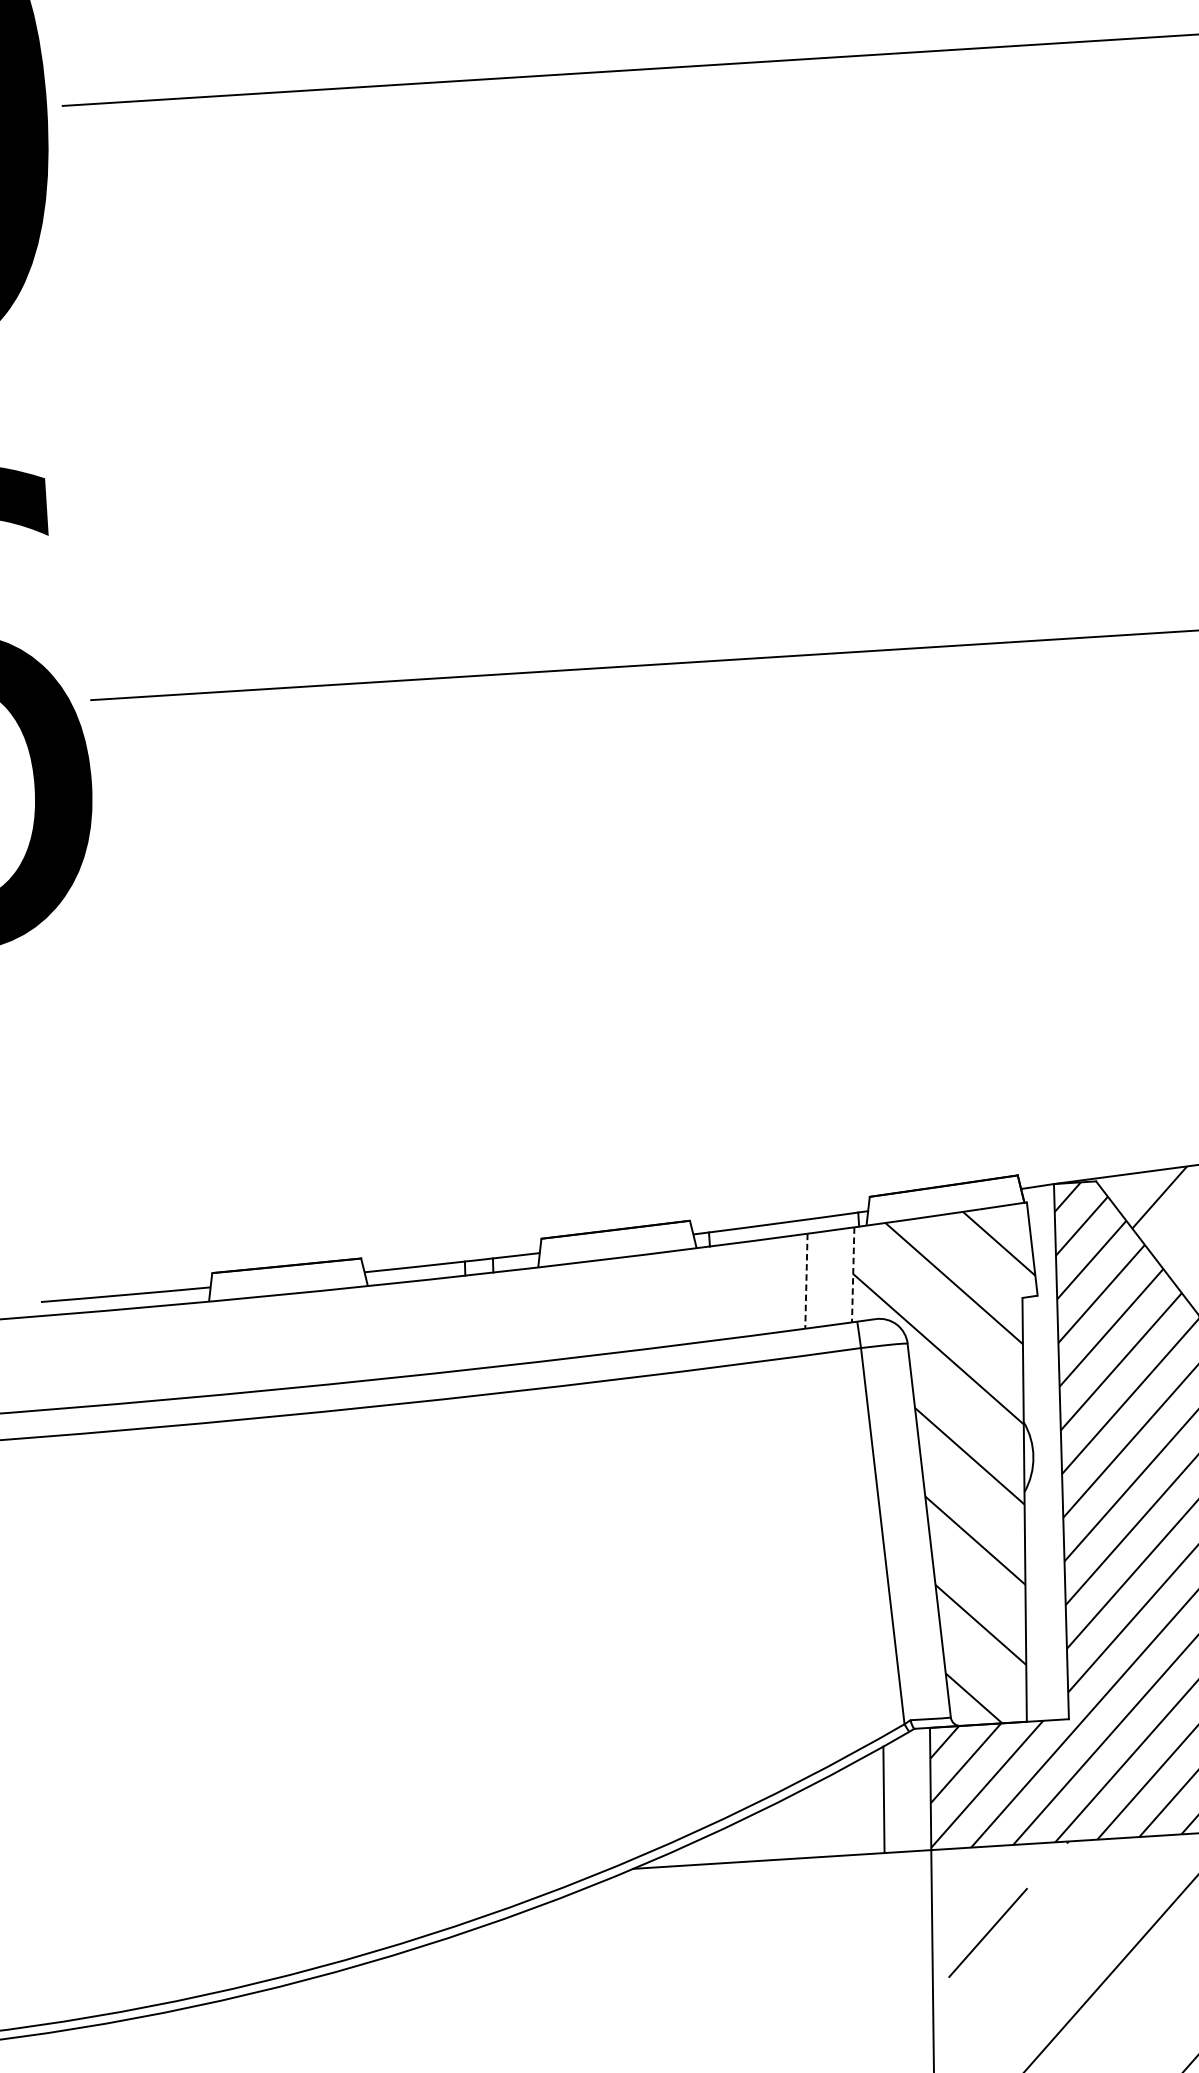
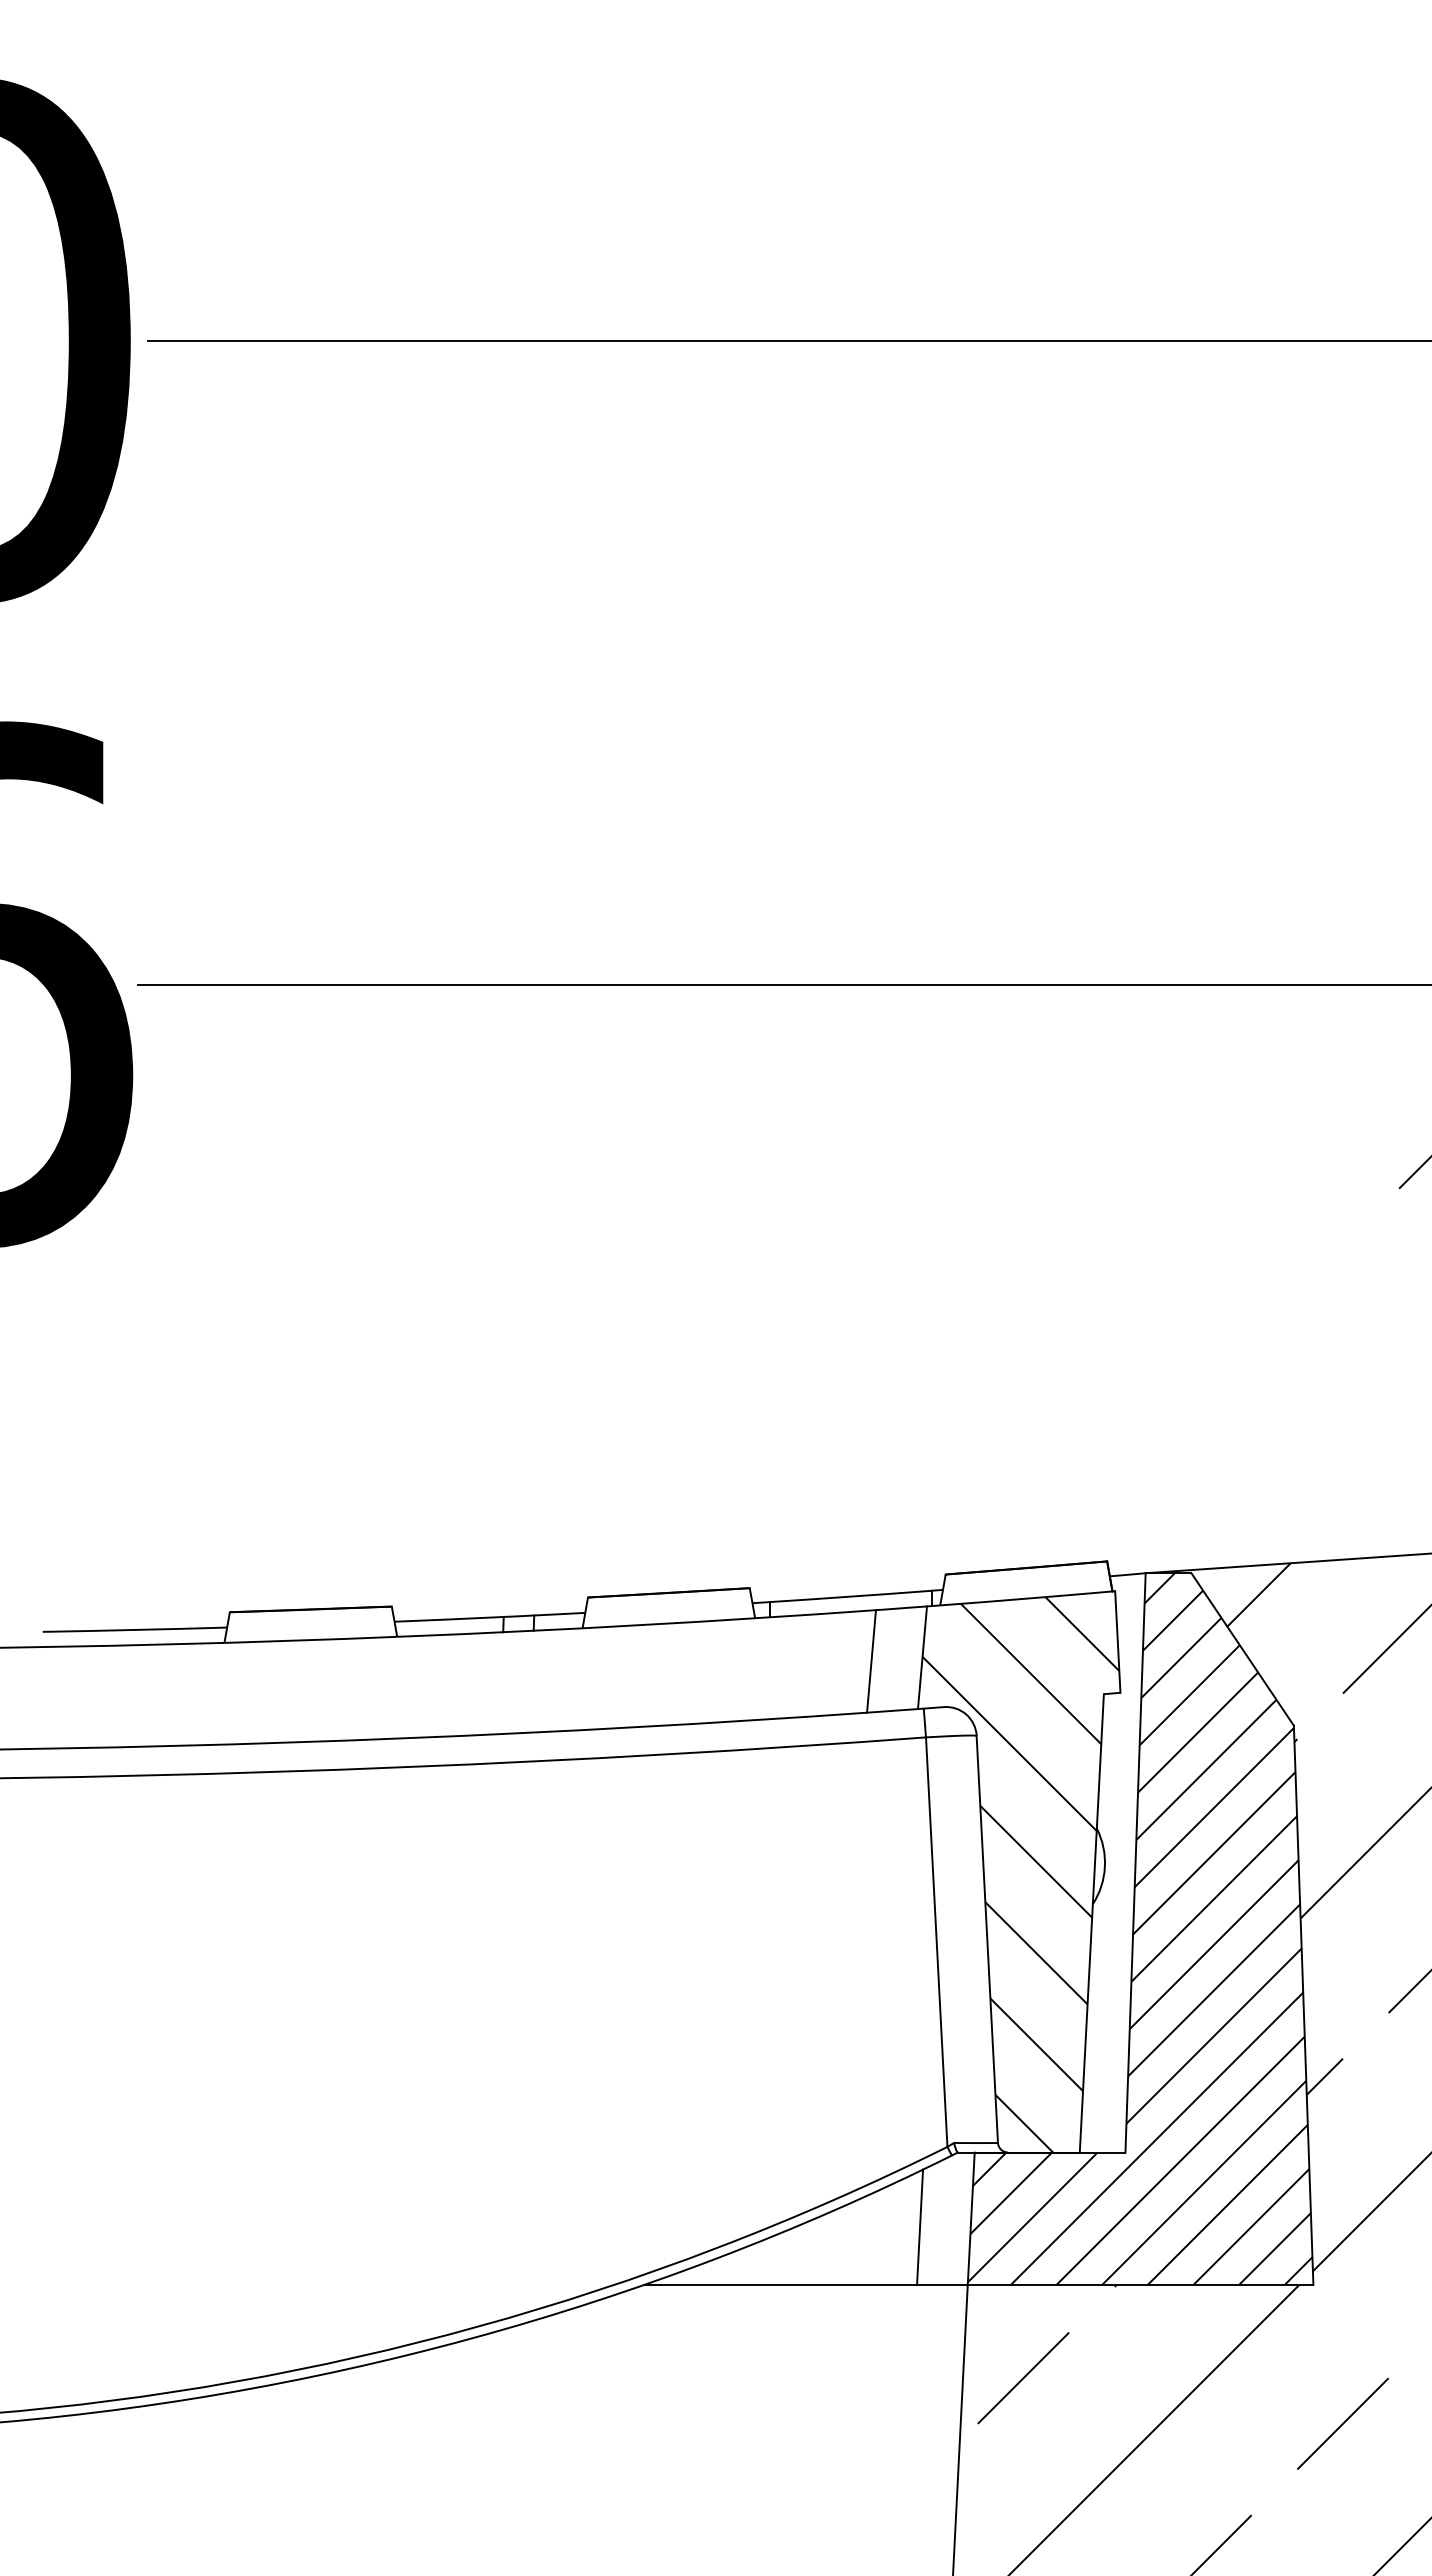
line: (853, 1275) -> (922, 1658), dashed -> solid
line: (806, 1281) -> (871, 1661), dashed -> solid

